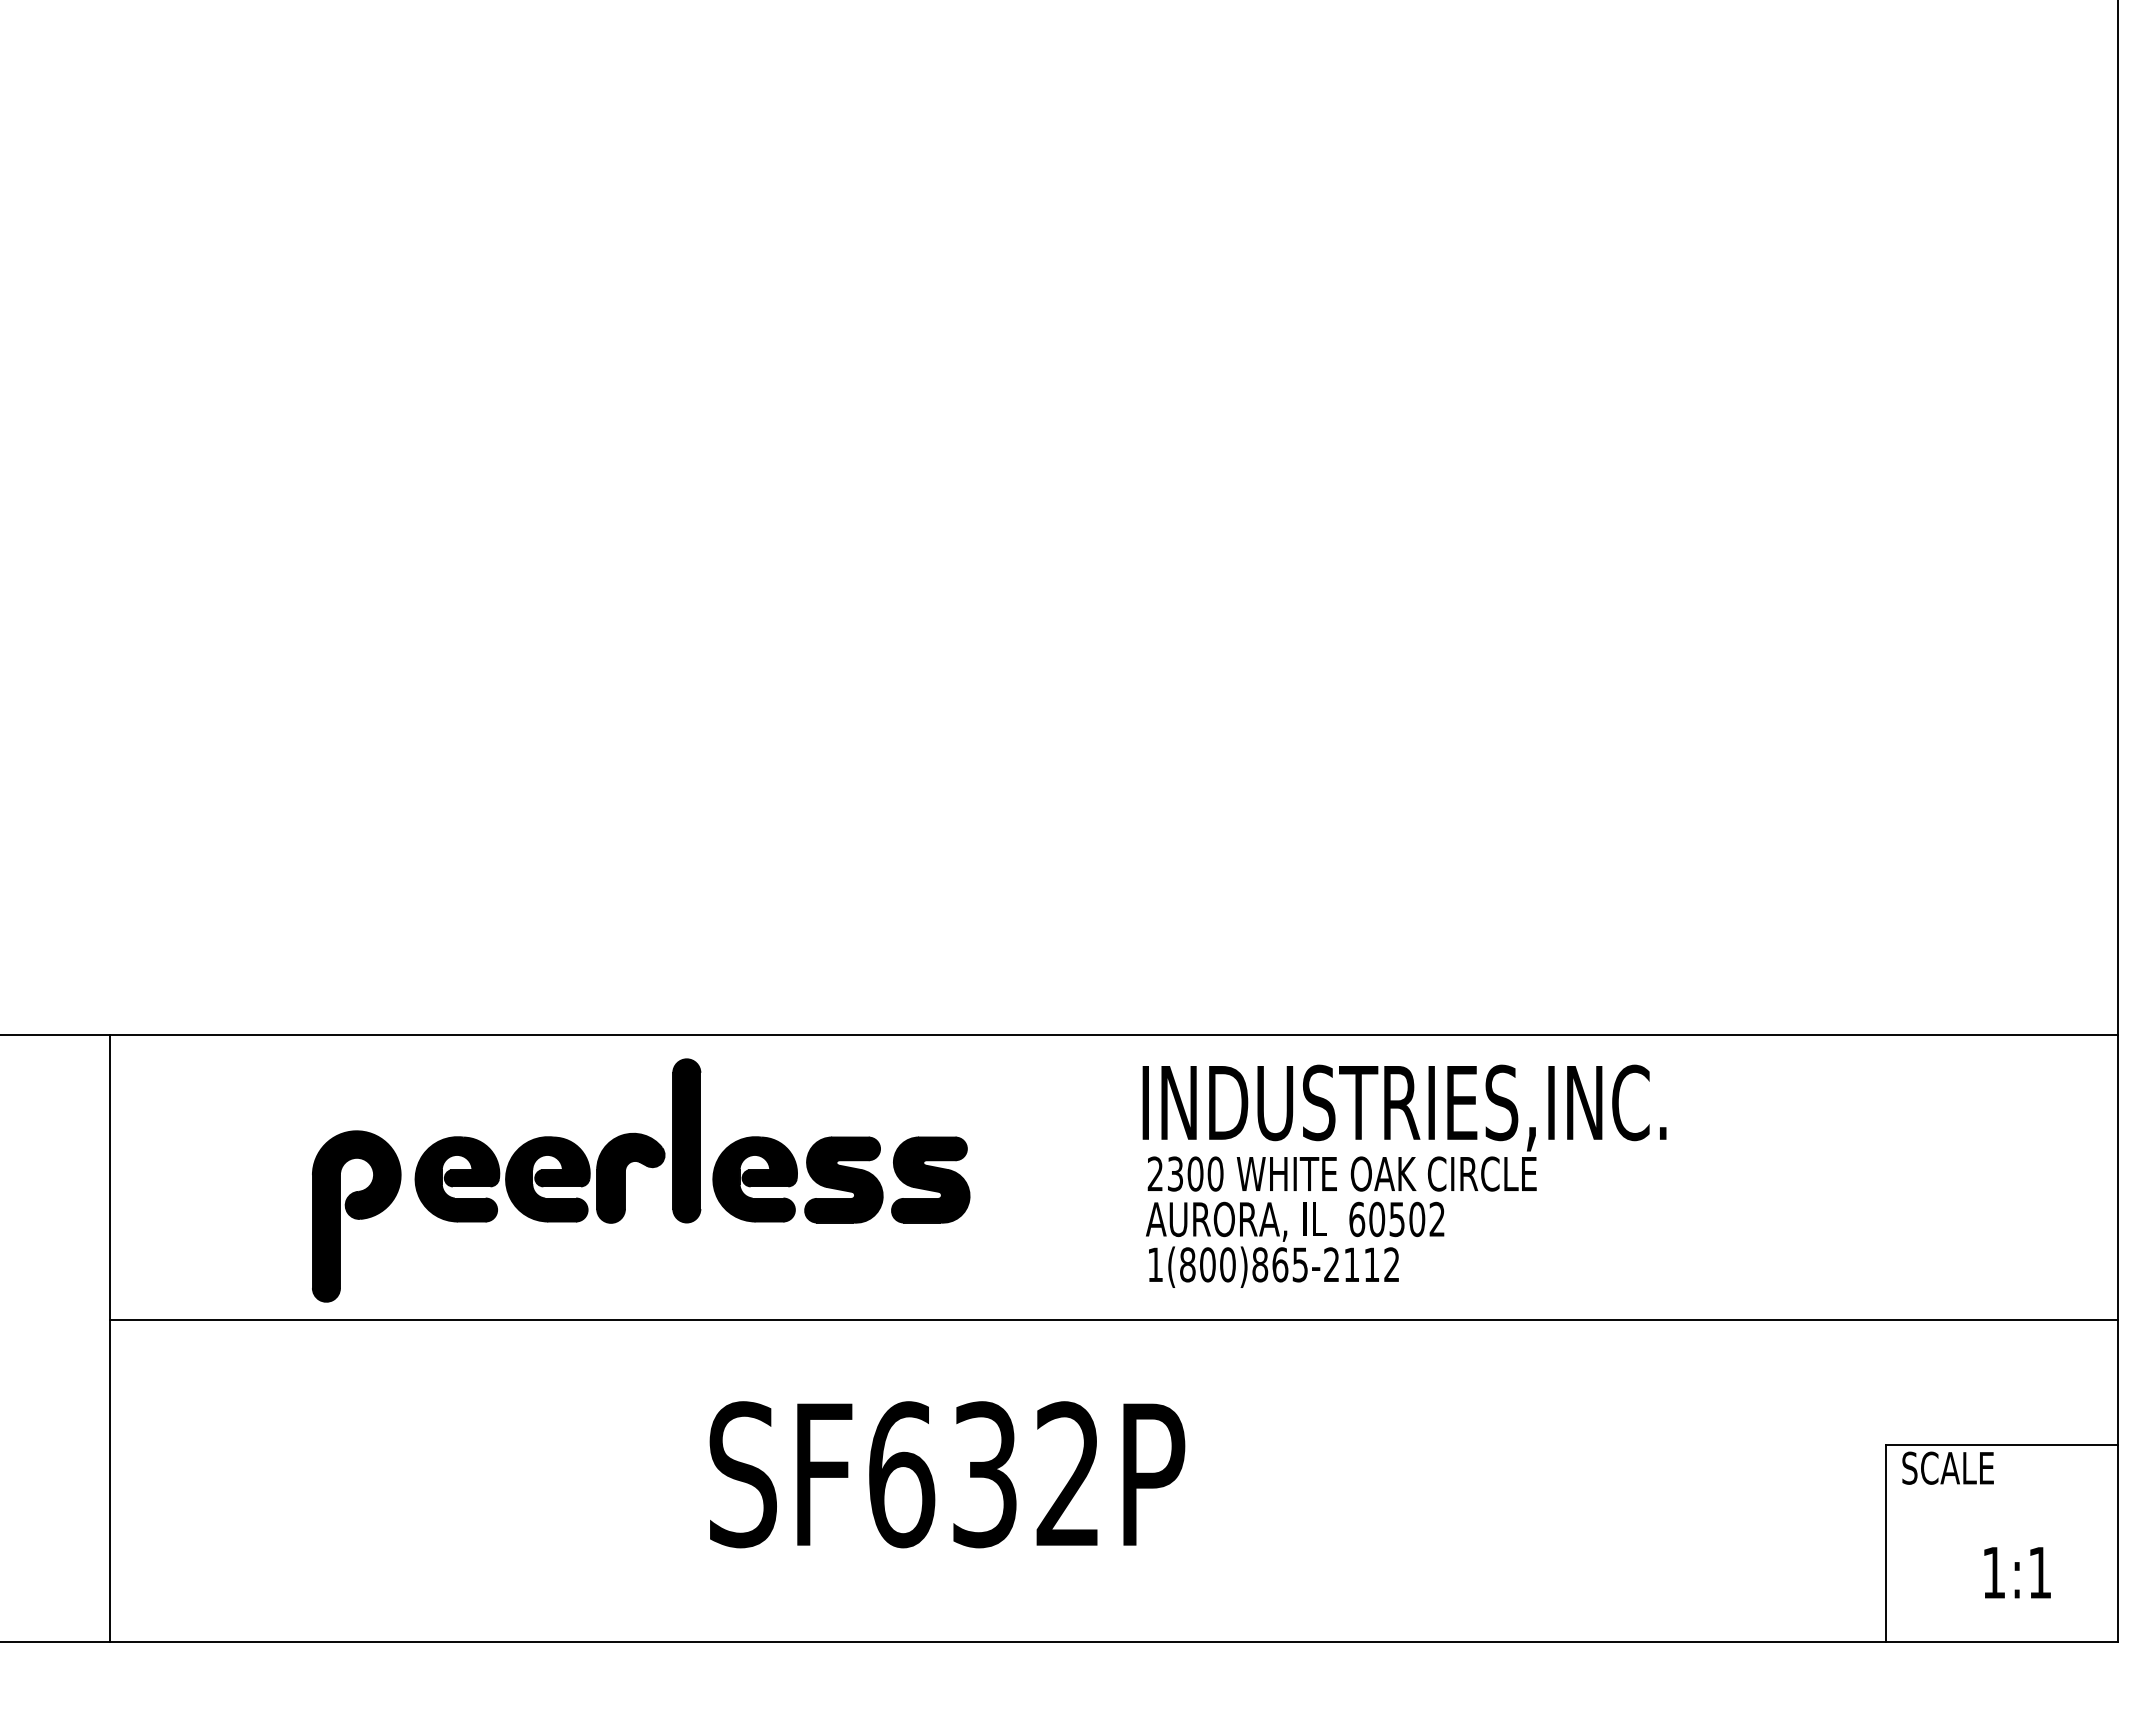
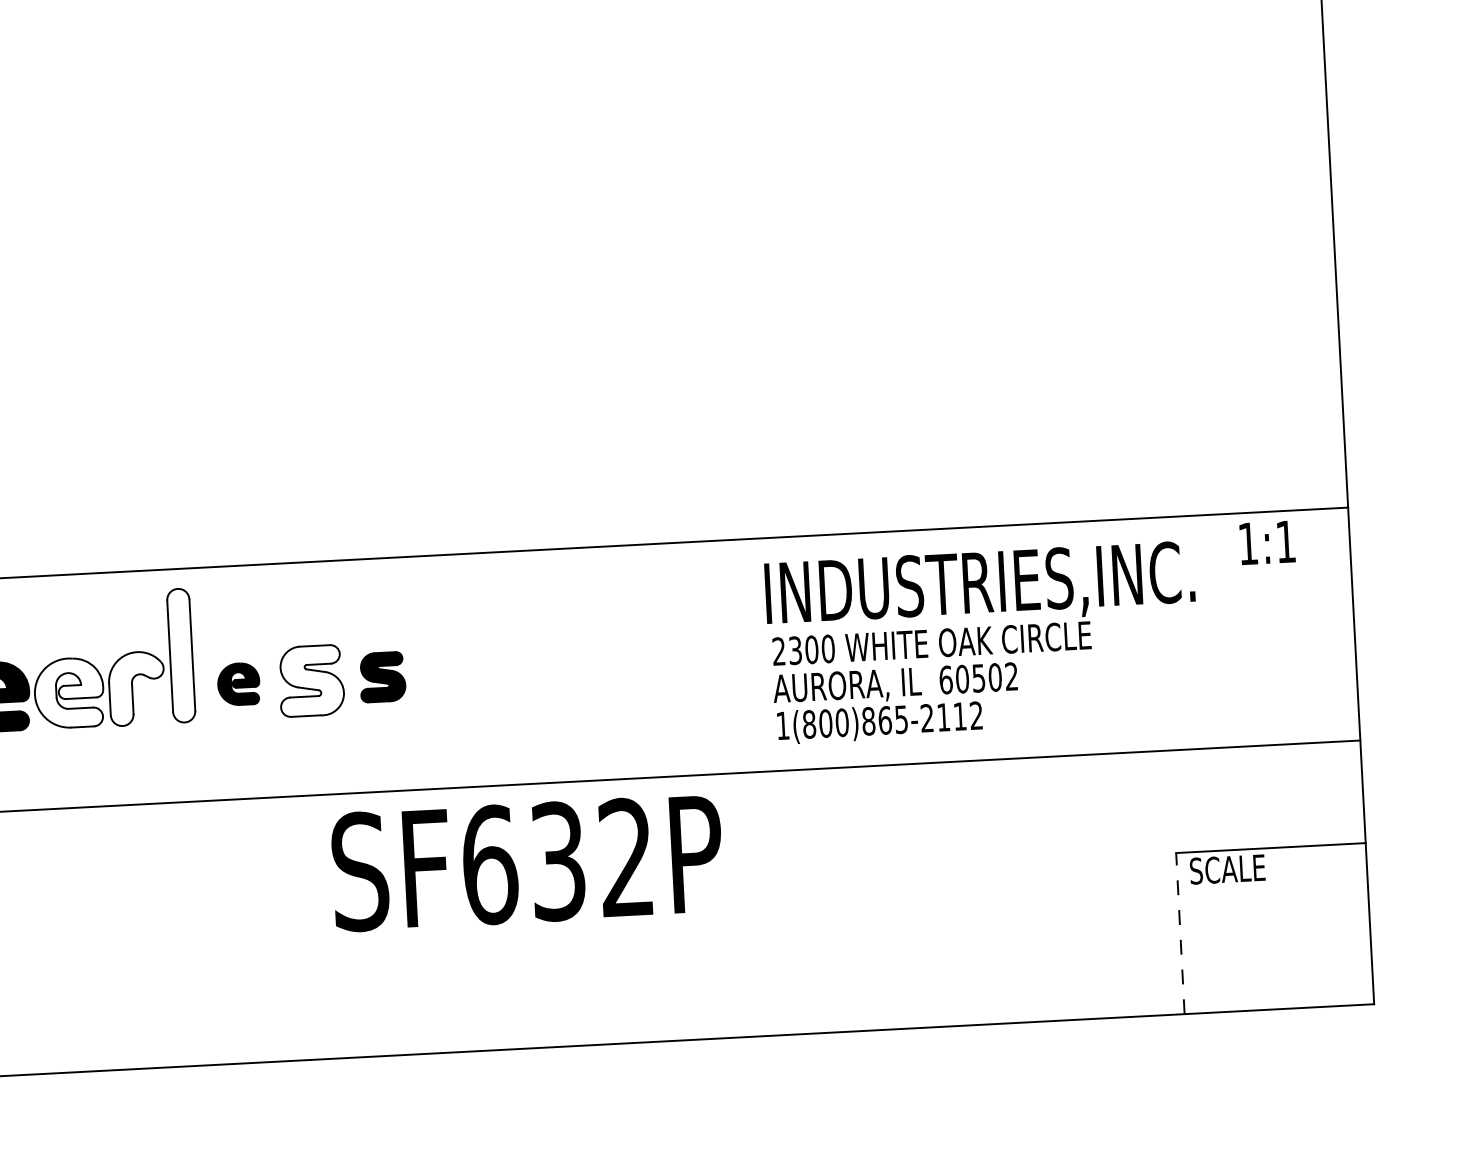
fill: (686, 1140) -> (180, 655), removed
text: (1404, 1175) -> (982, 642), moved
fill: (630, 1177) -> (136, 688), removed
fill: (547, 1179) -> (68, 693), removed
part: (754, 1179) -> (238, 684), size x0.6
fill: (843, 1179) -> (311, 680), removed
part: (930, 1179) -> (382, 676), size x0.7
text: (947, 1474) -> (527, 862), moved
line: (1886, 1542) -> (1180, 932), solid -> dashed
text: (2017, 1572) -> (1267, 542), moved

